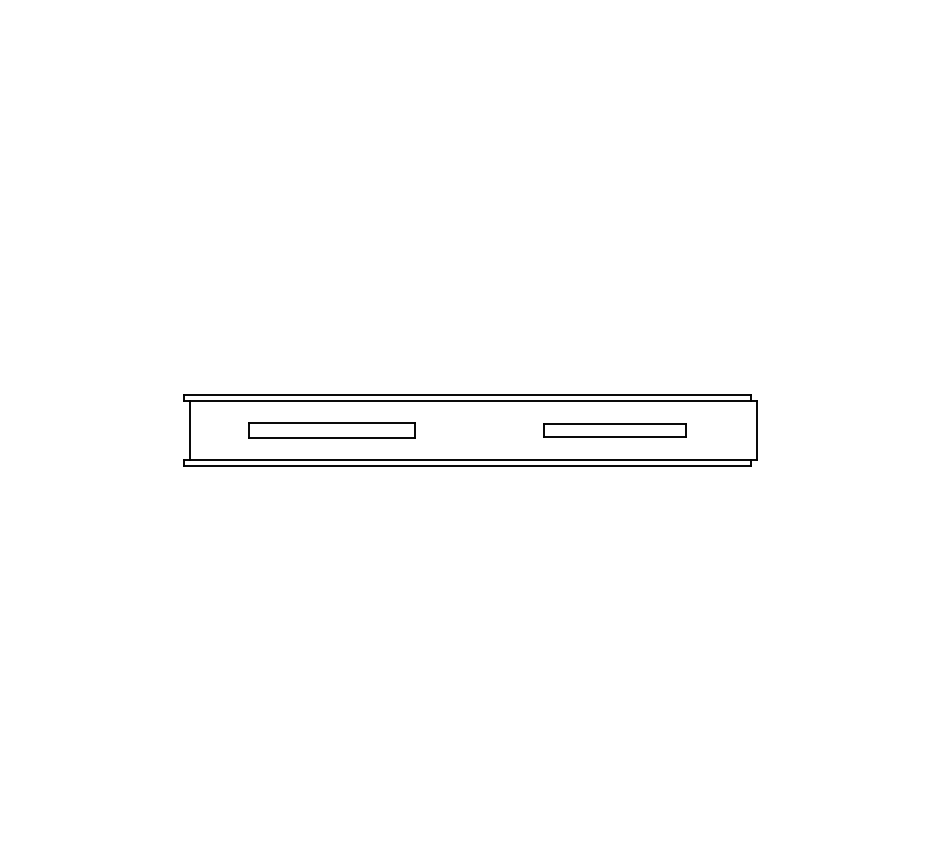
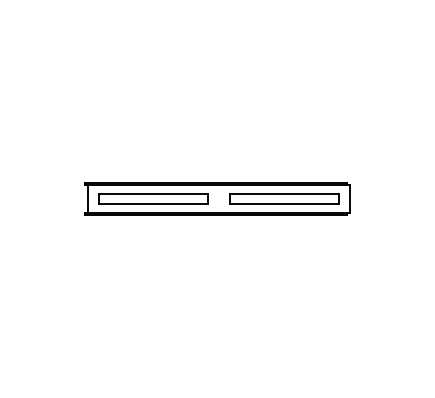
part: (332, 429) -> (153, 198), size x1.43
part: (615, 429) -> (284, 198), size x1.67

